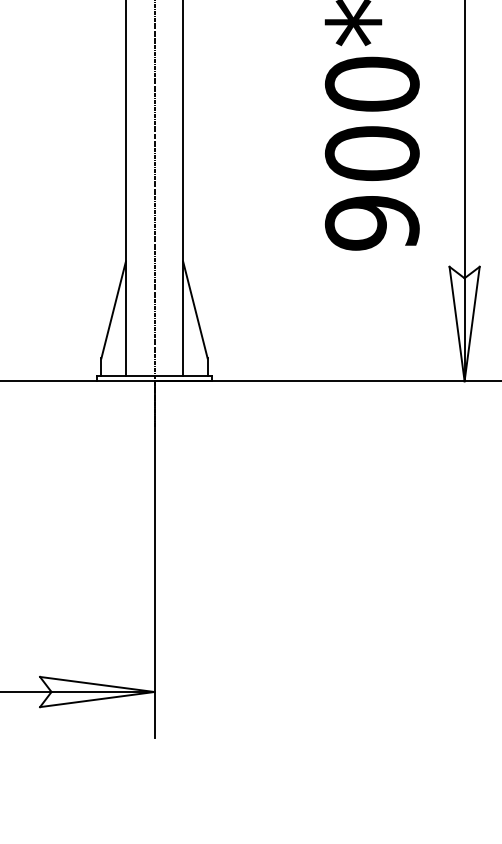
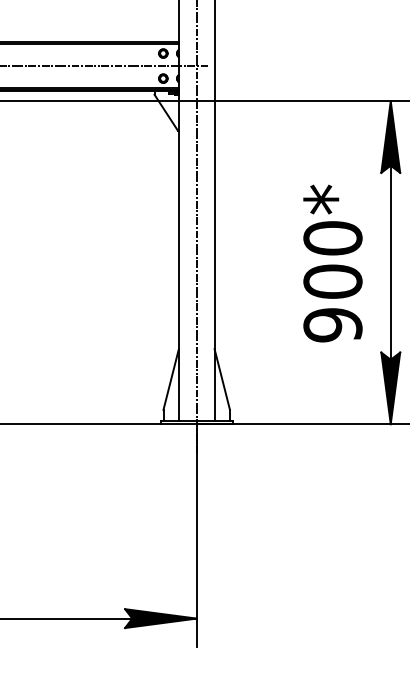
fill: (464, 324) -> (390, 388), added
fill: (96, 691) -> (160, 618), added

